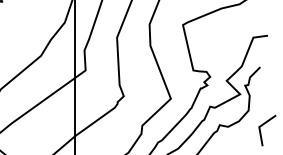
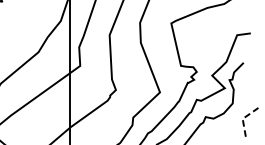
line: (259, 127) -> (242, 119), solid -> dashed

